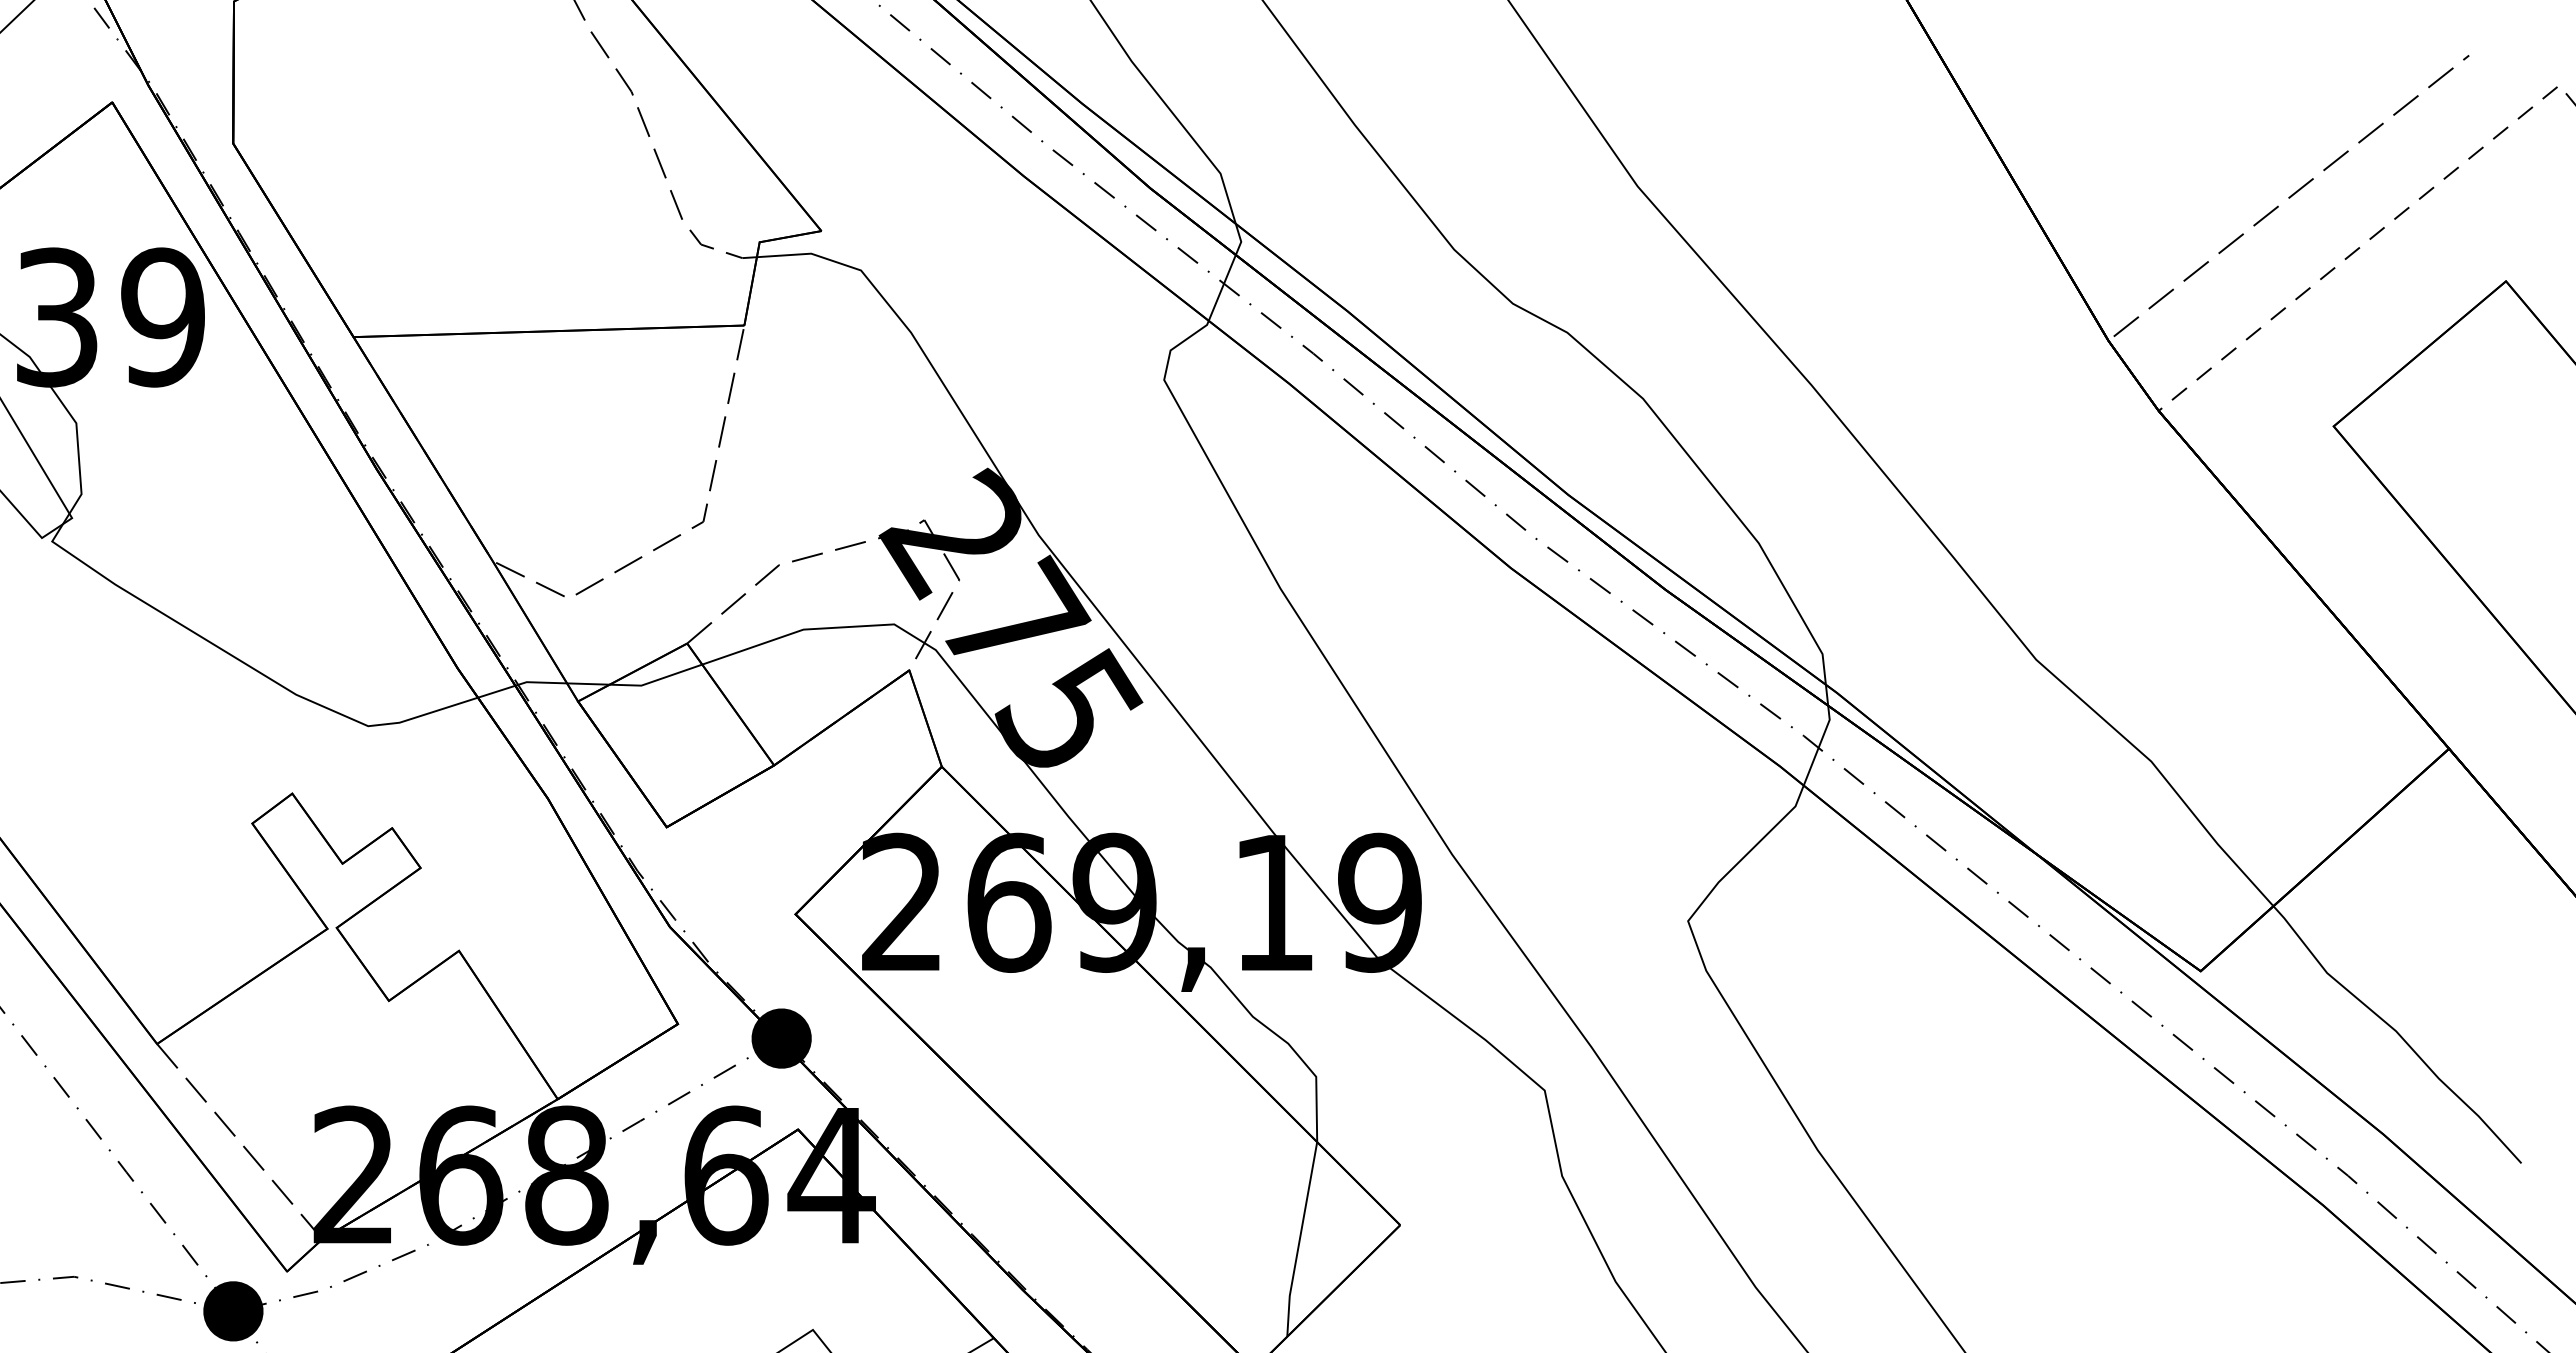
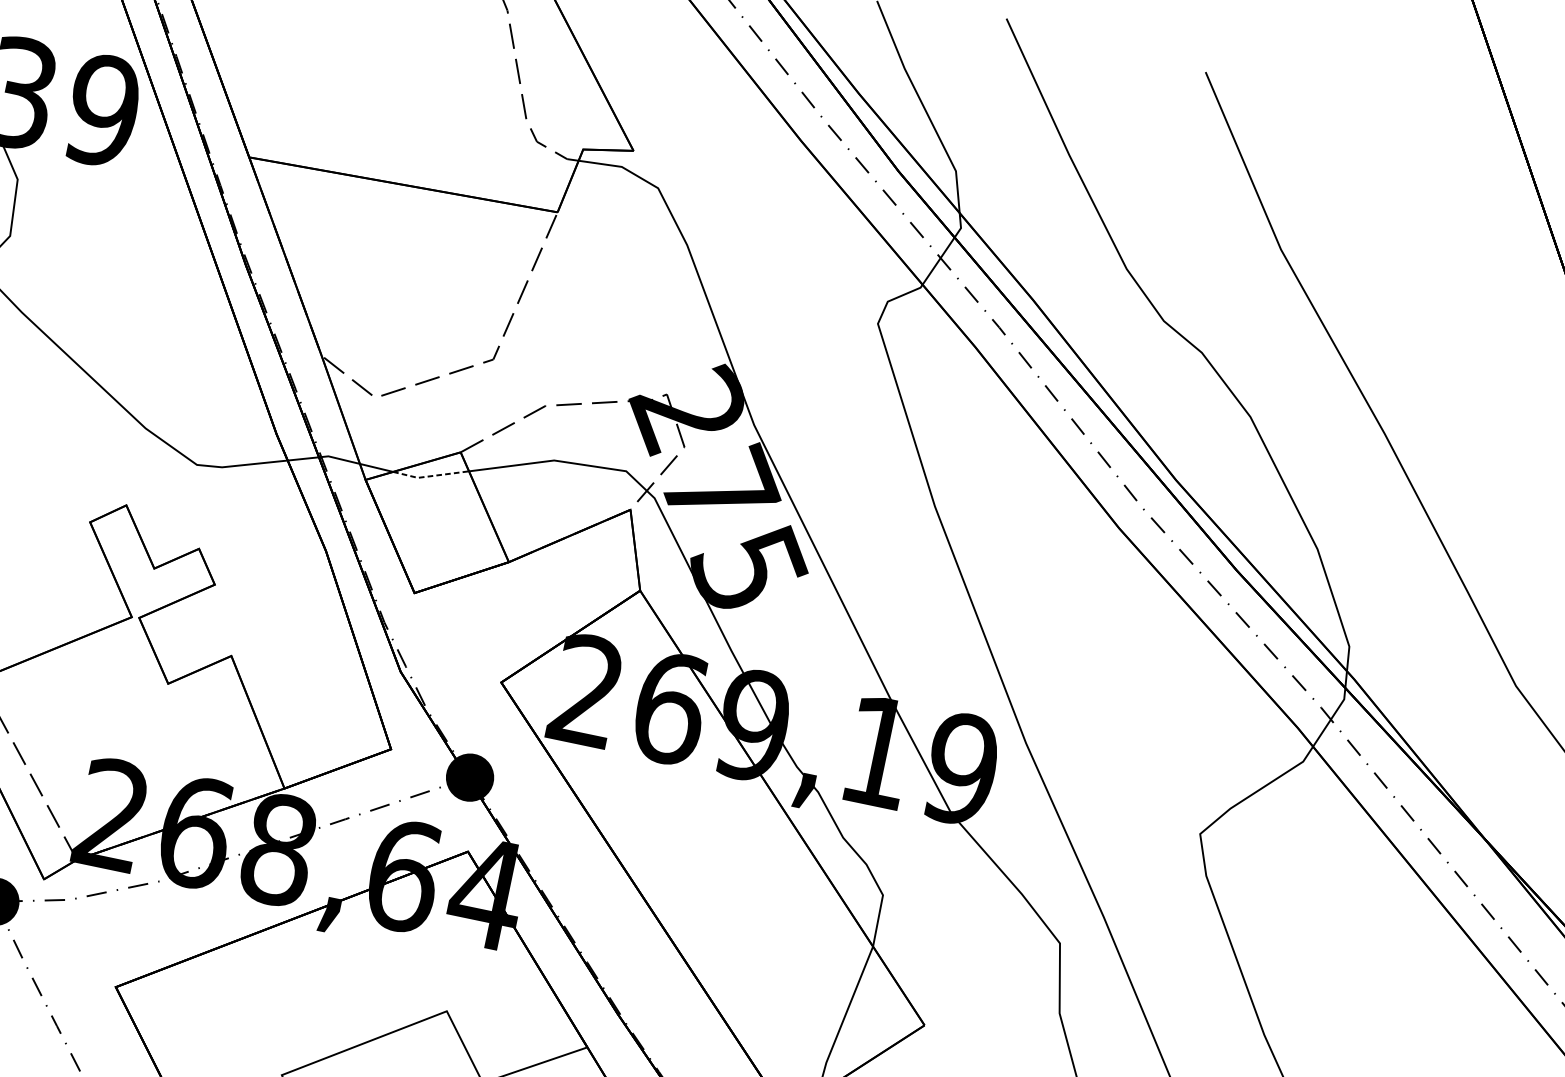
line: (656, 680) -> (430, 476), solid -> dashed

